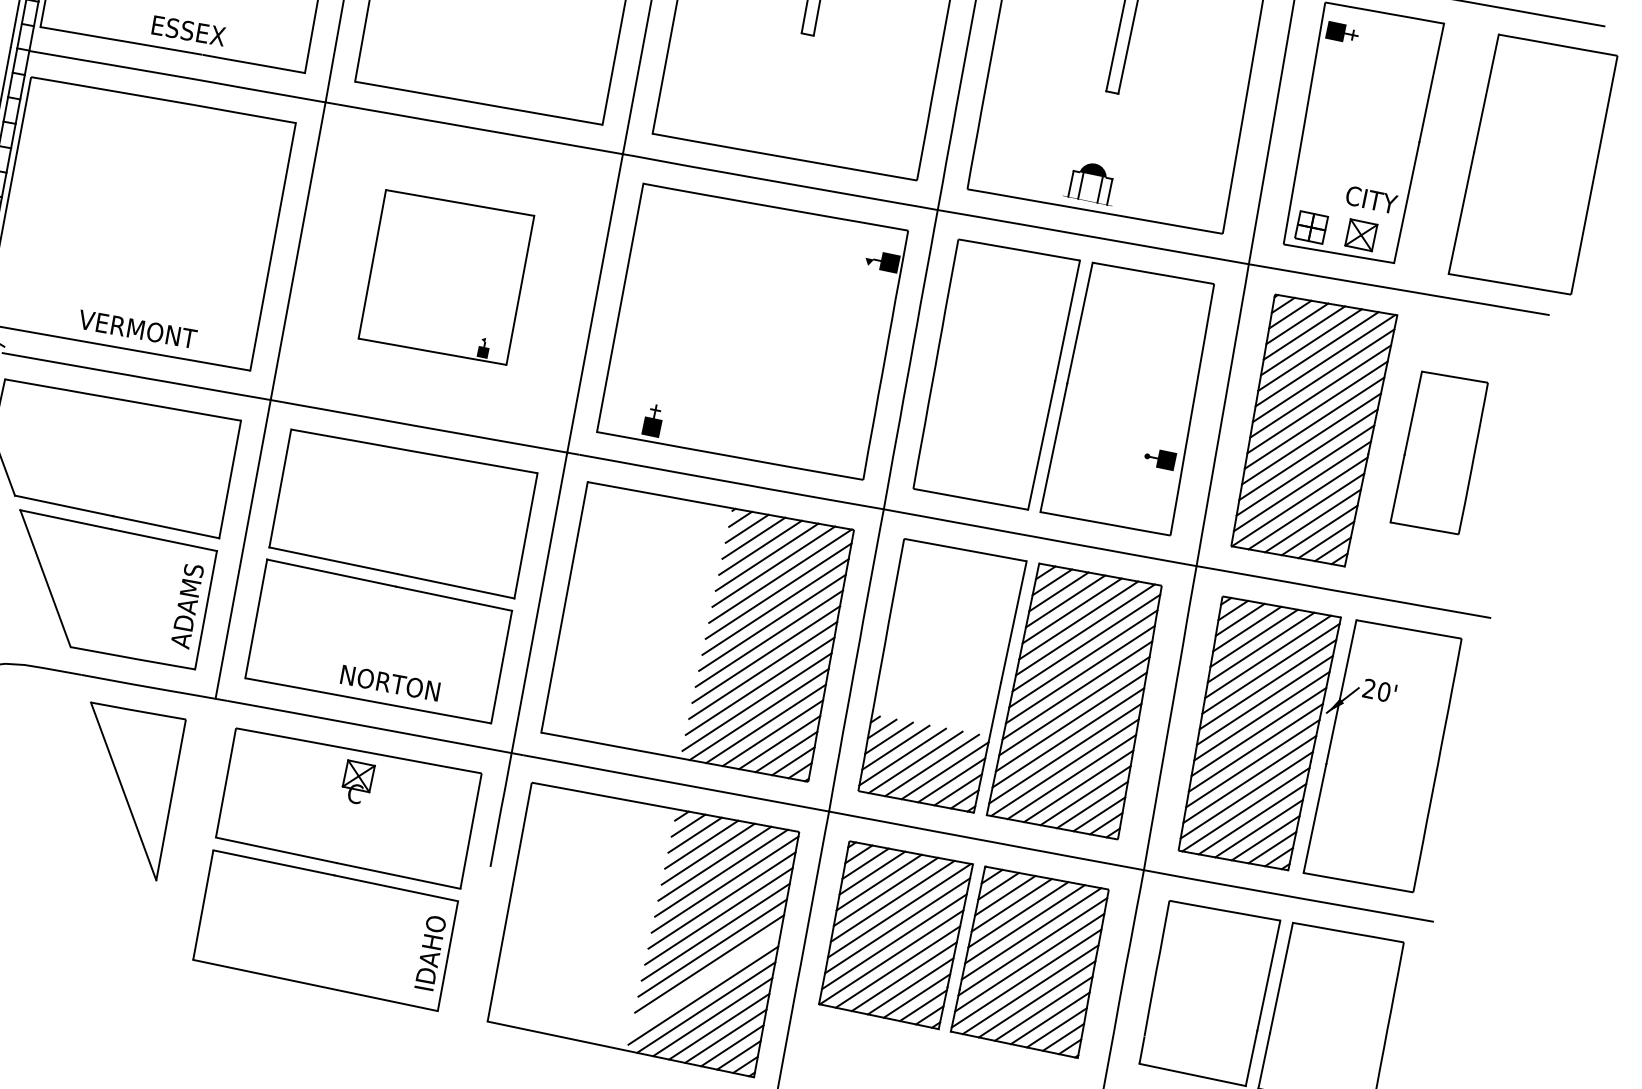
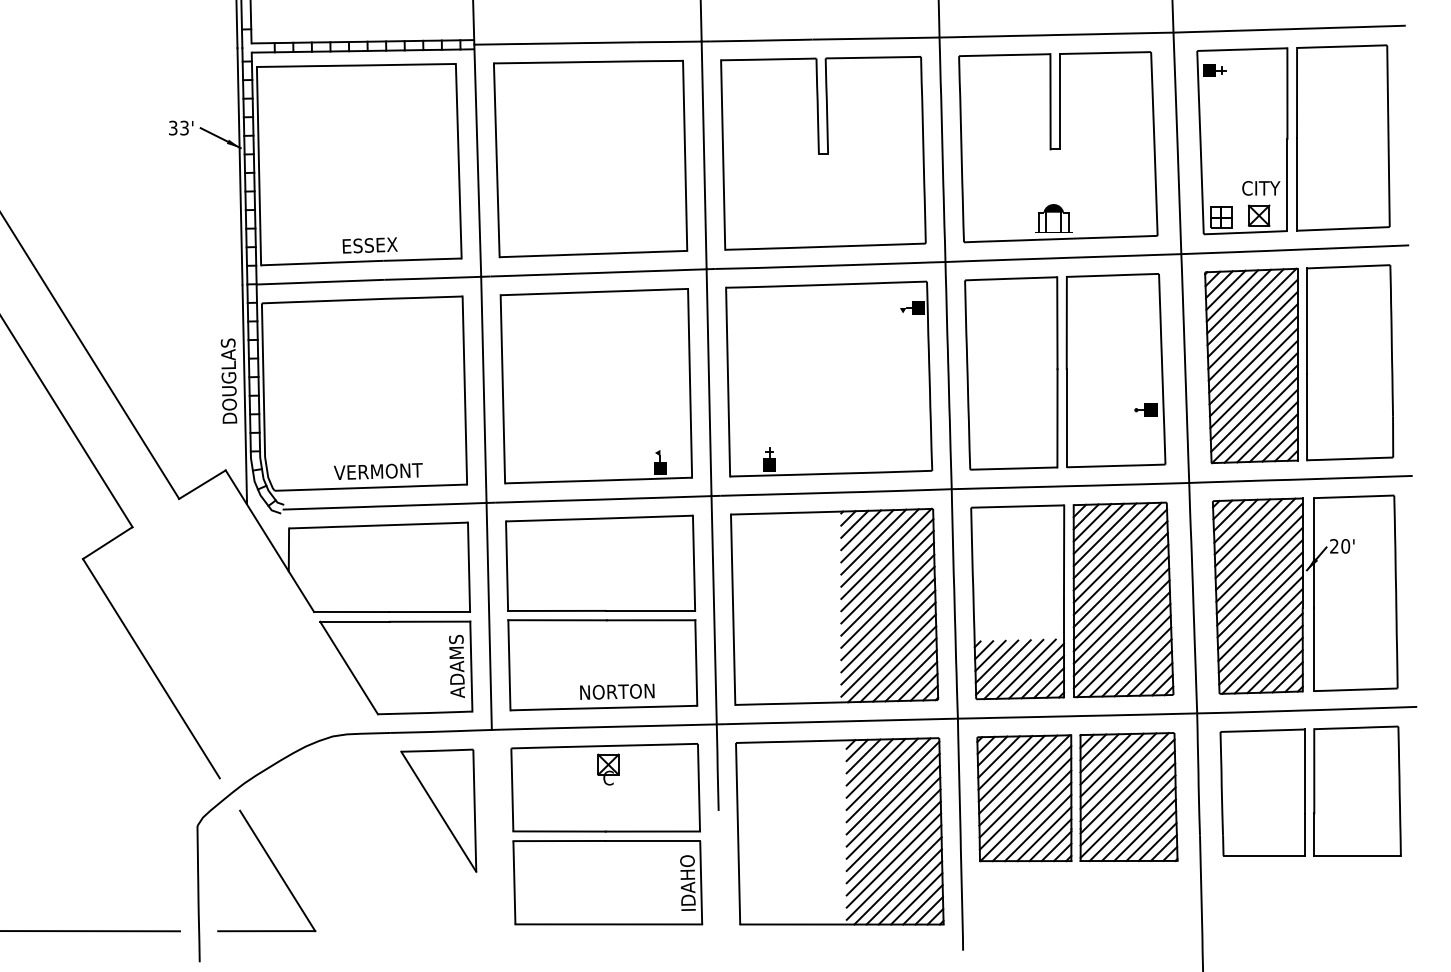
part: (1535, 164) -> (1343, 137), moved
part: (445, 277) -> (595, 386), size x1.67
part: (1440, 452) -> (1350, 362), size x1.67
line: (705, 979) -> (893, 860), added

